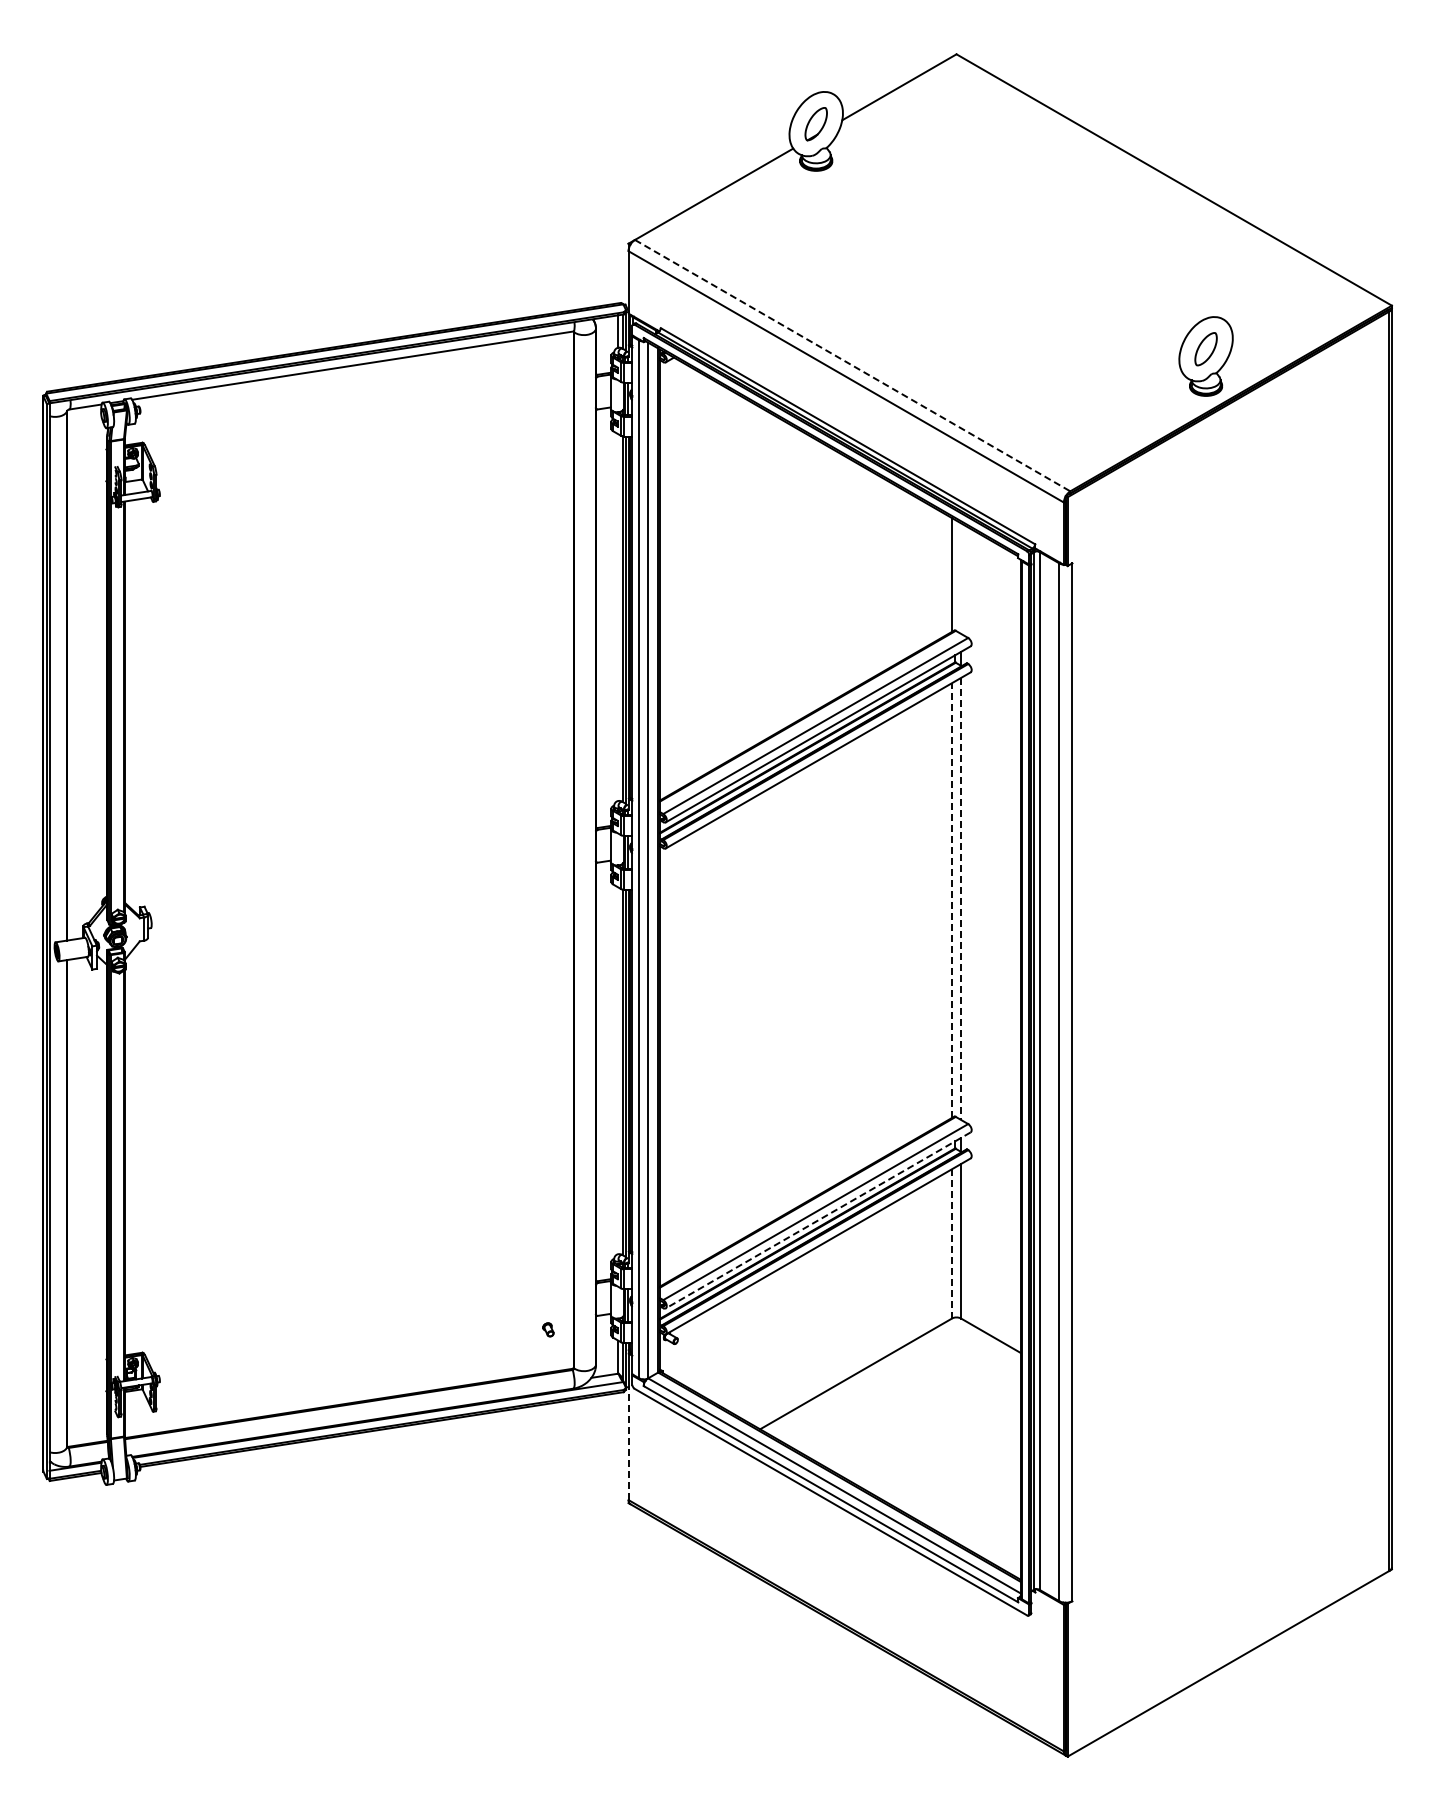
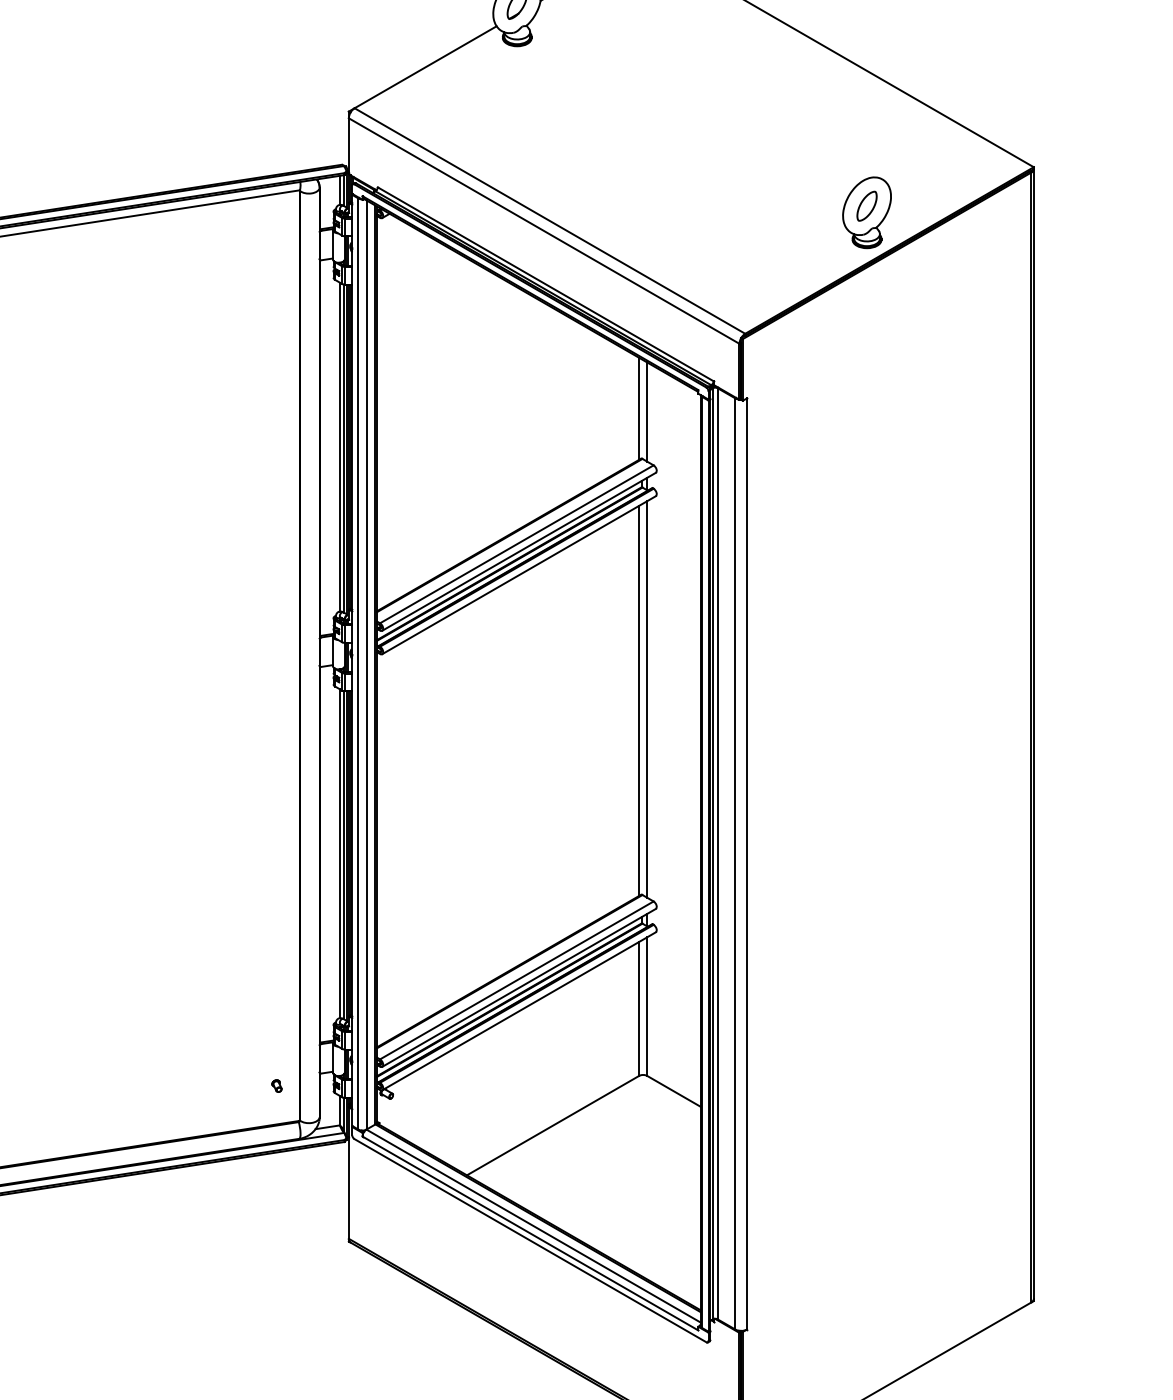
line: (853, 365) -> (550, 220), dashed -> solid
line: (961, 578) -> (647, 411), added
line: (618, 617) -> (339, 446), added
line: (961, 899) -> (647, 699), dashed -> solid
line: (952, 900) -> (639, 700), dashed -> solid
line: (618, 1070) -> (339, 853), added
line: (817, 1220) -> (518, 987), dashed -> solid
line: (952, 1243) -> (639, 1008), dashed -> solid
line: (628, 1443) -> (348, 1188), dashed -> solid

